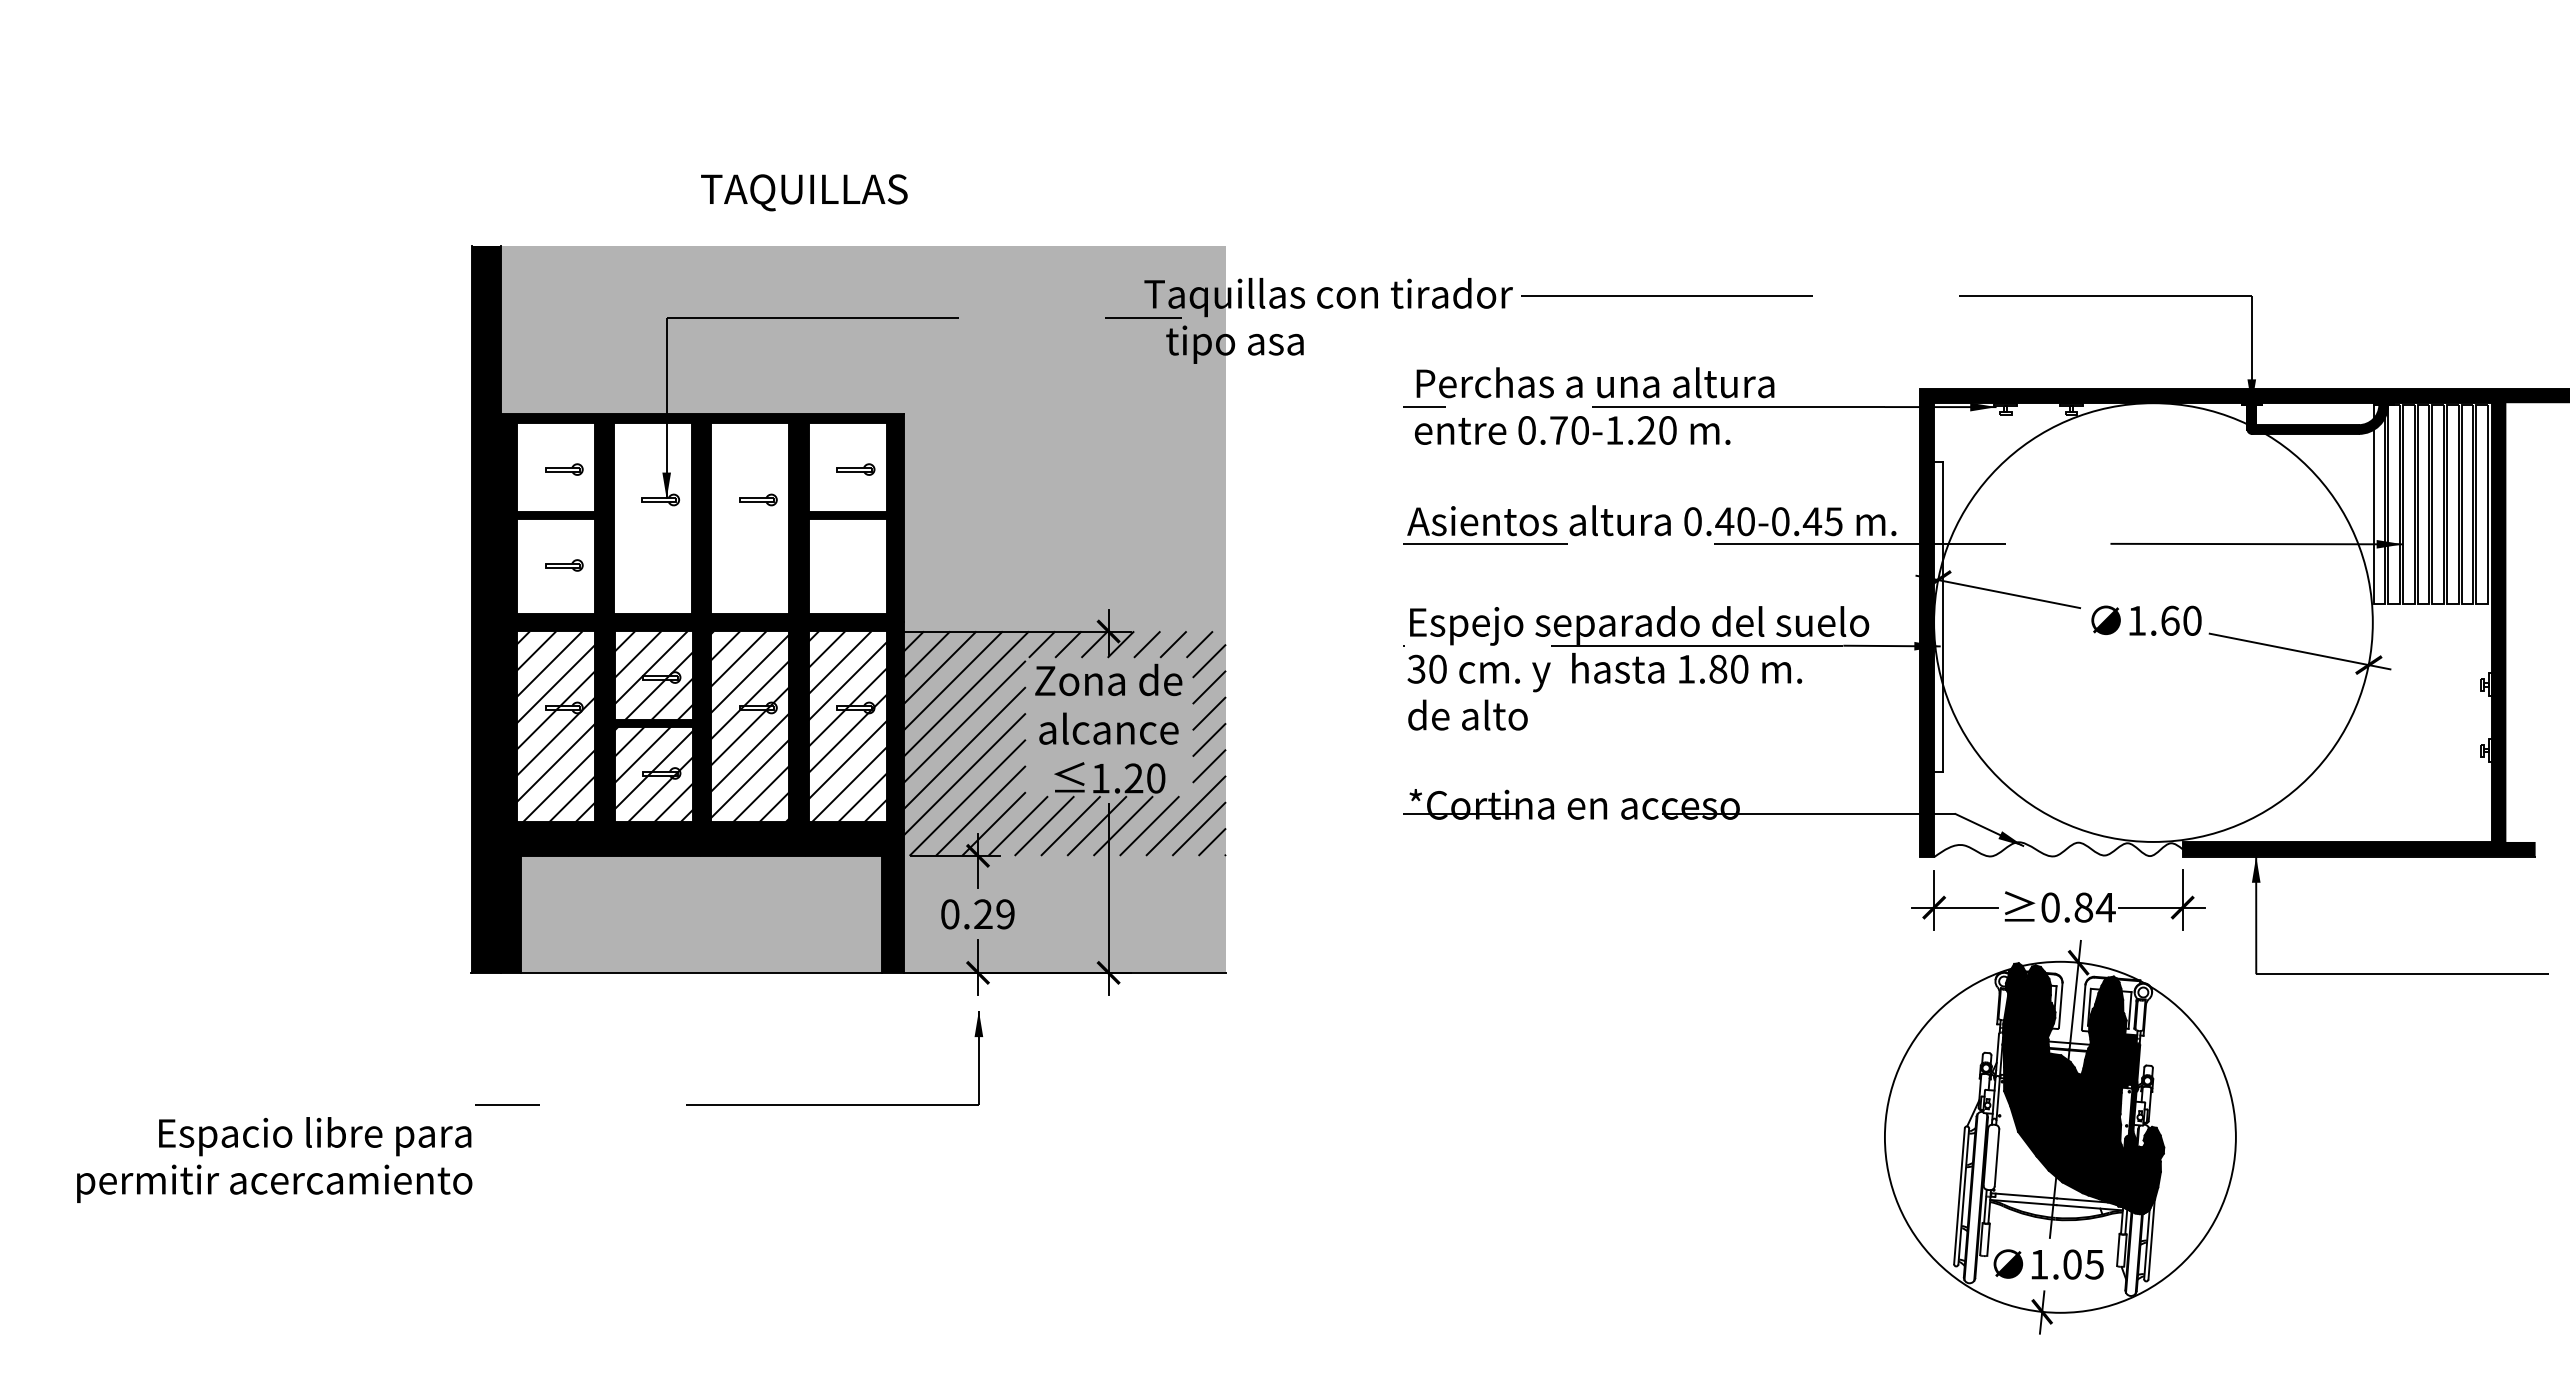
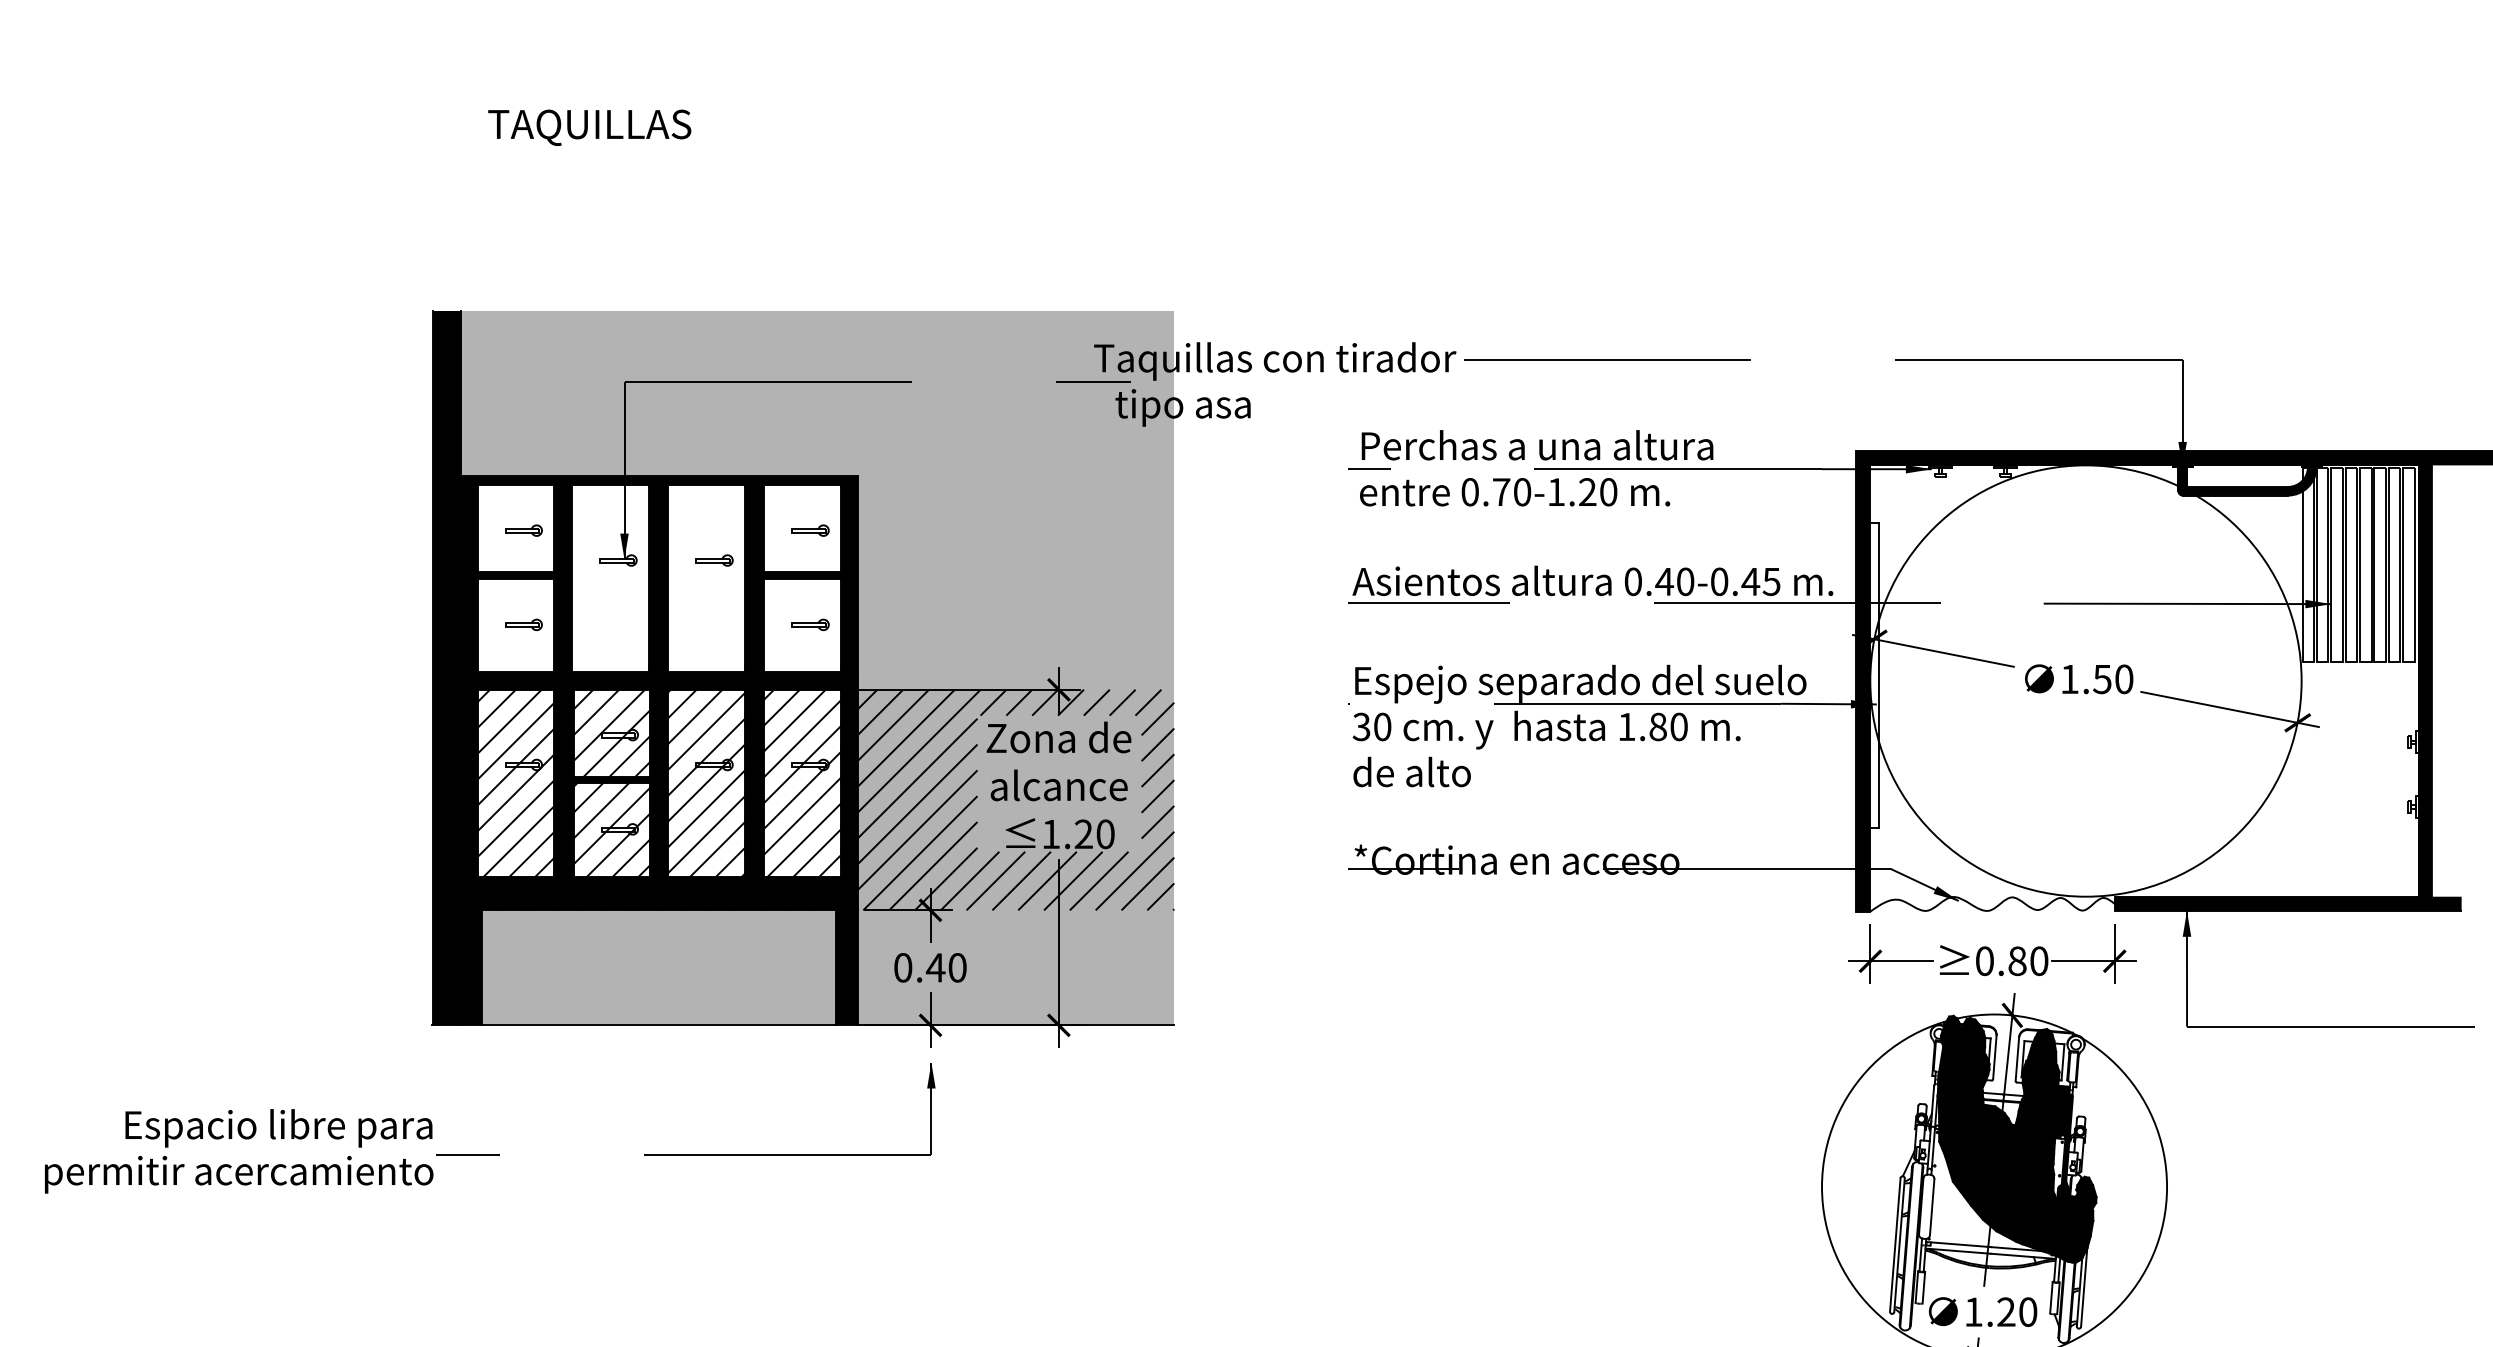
text: (804, 192) -> (589, 127), moved
part: (855, 565) -> (810, 624), added
text: (2169, 620) -> (2101, 678), 1.60 -> 1.50
text: (2105, 907) -> (2038, 961), 0.84 -> 0.80
text: (993, 914) -> (945, 967), 0.29 -> 0.40
text: (274, 1159) -> (238, 1150), moved
text: (2083, 1264) -> (2017, 1312), 1.05 -> 1.20

